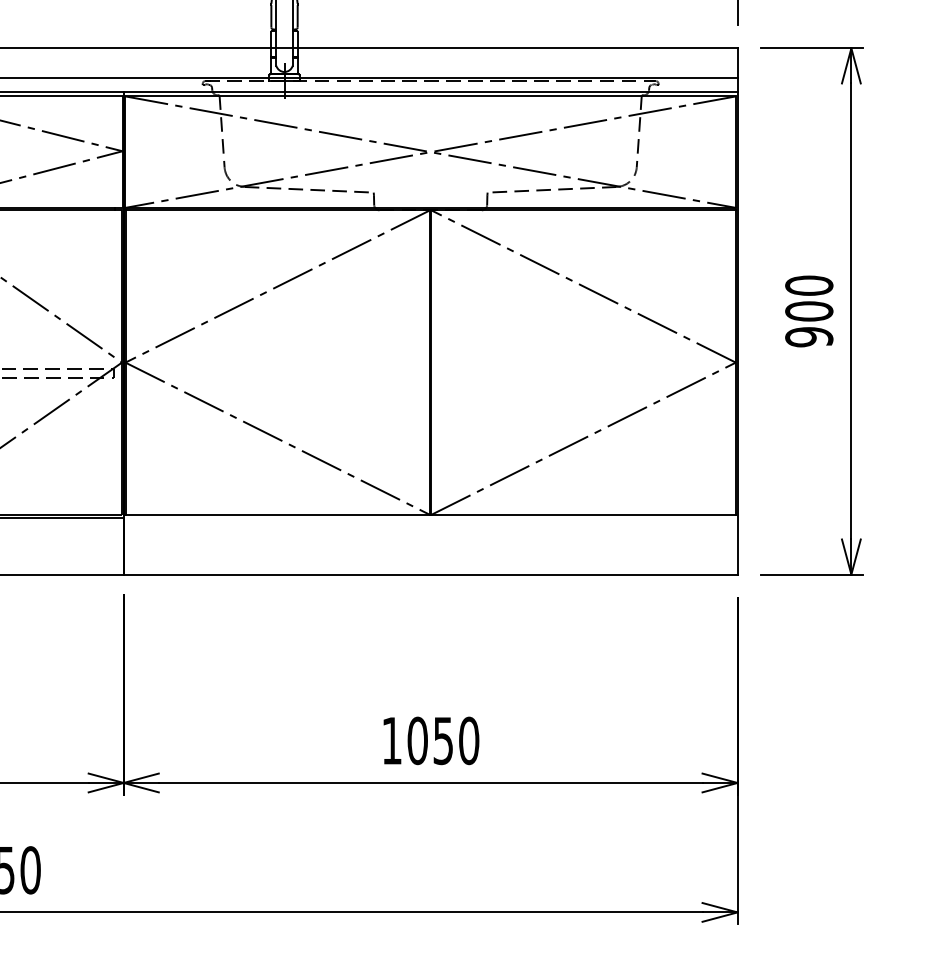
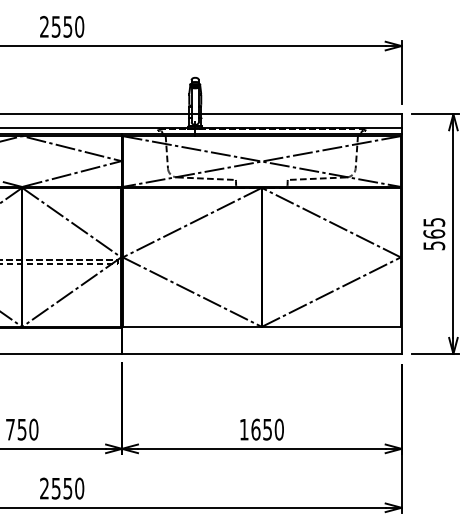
text: (809, 310) -> (434, 233), 900 -> 565
text: (416, 740) -> (255, 429), 1050 -> 1650

